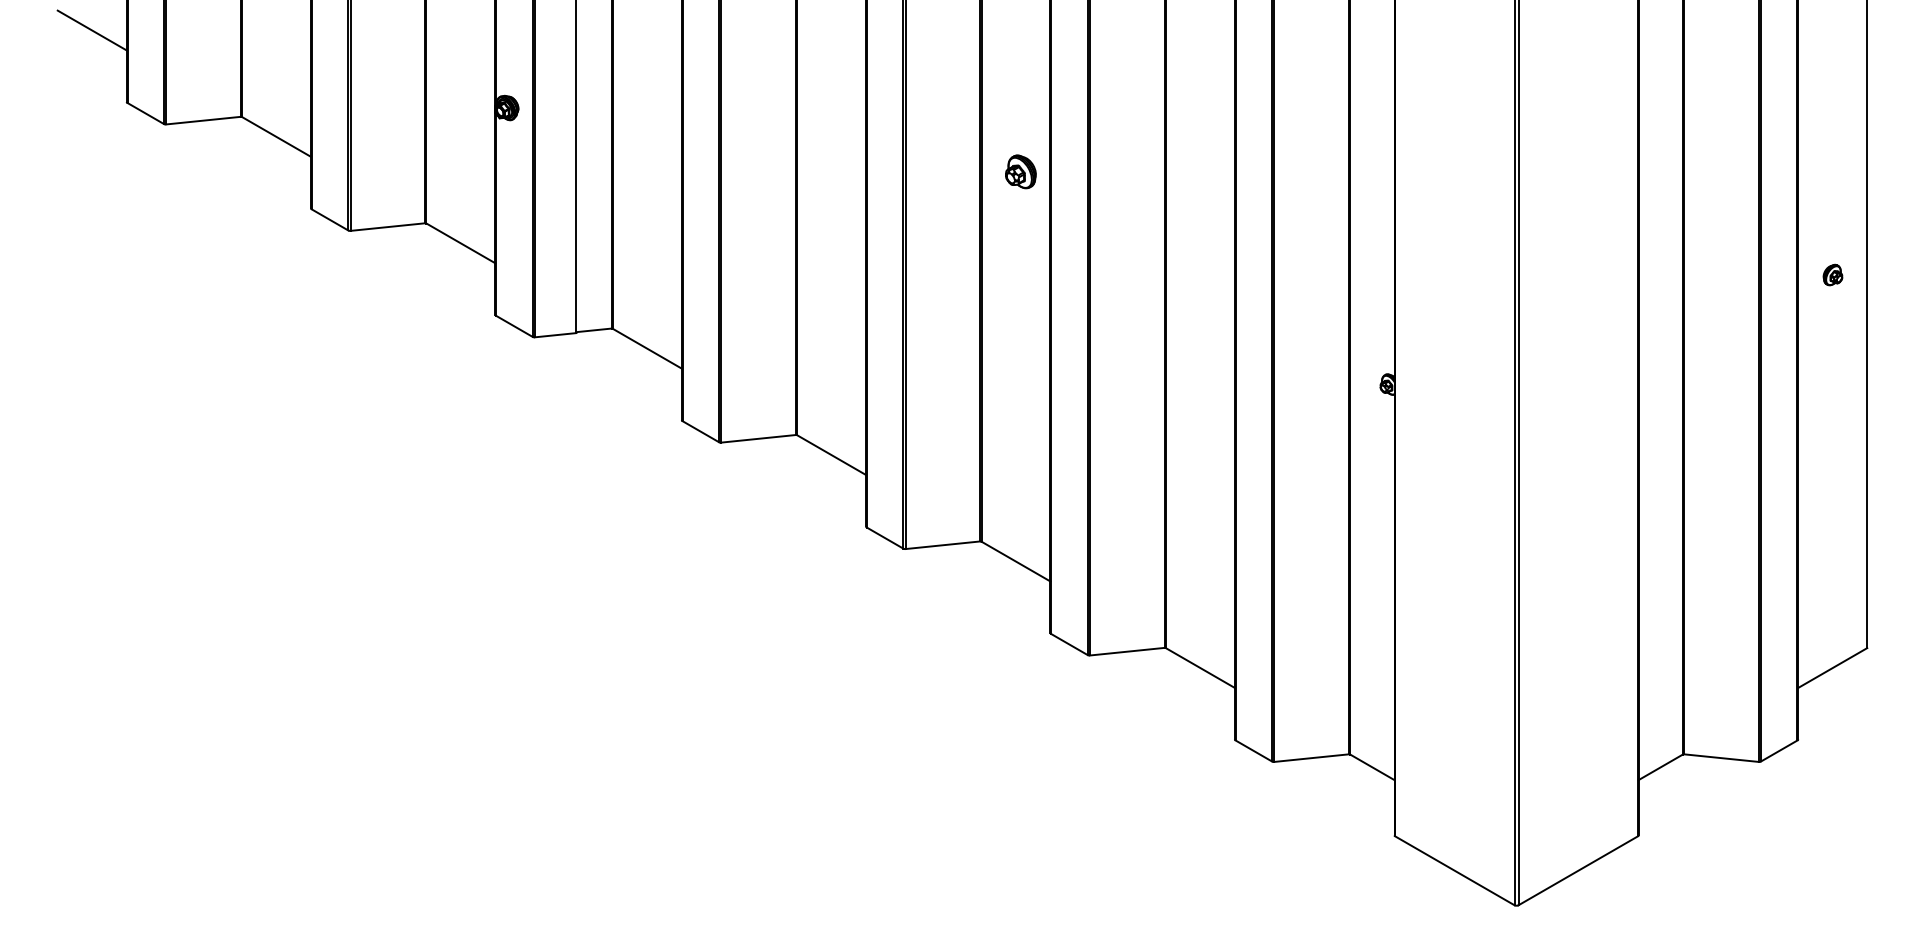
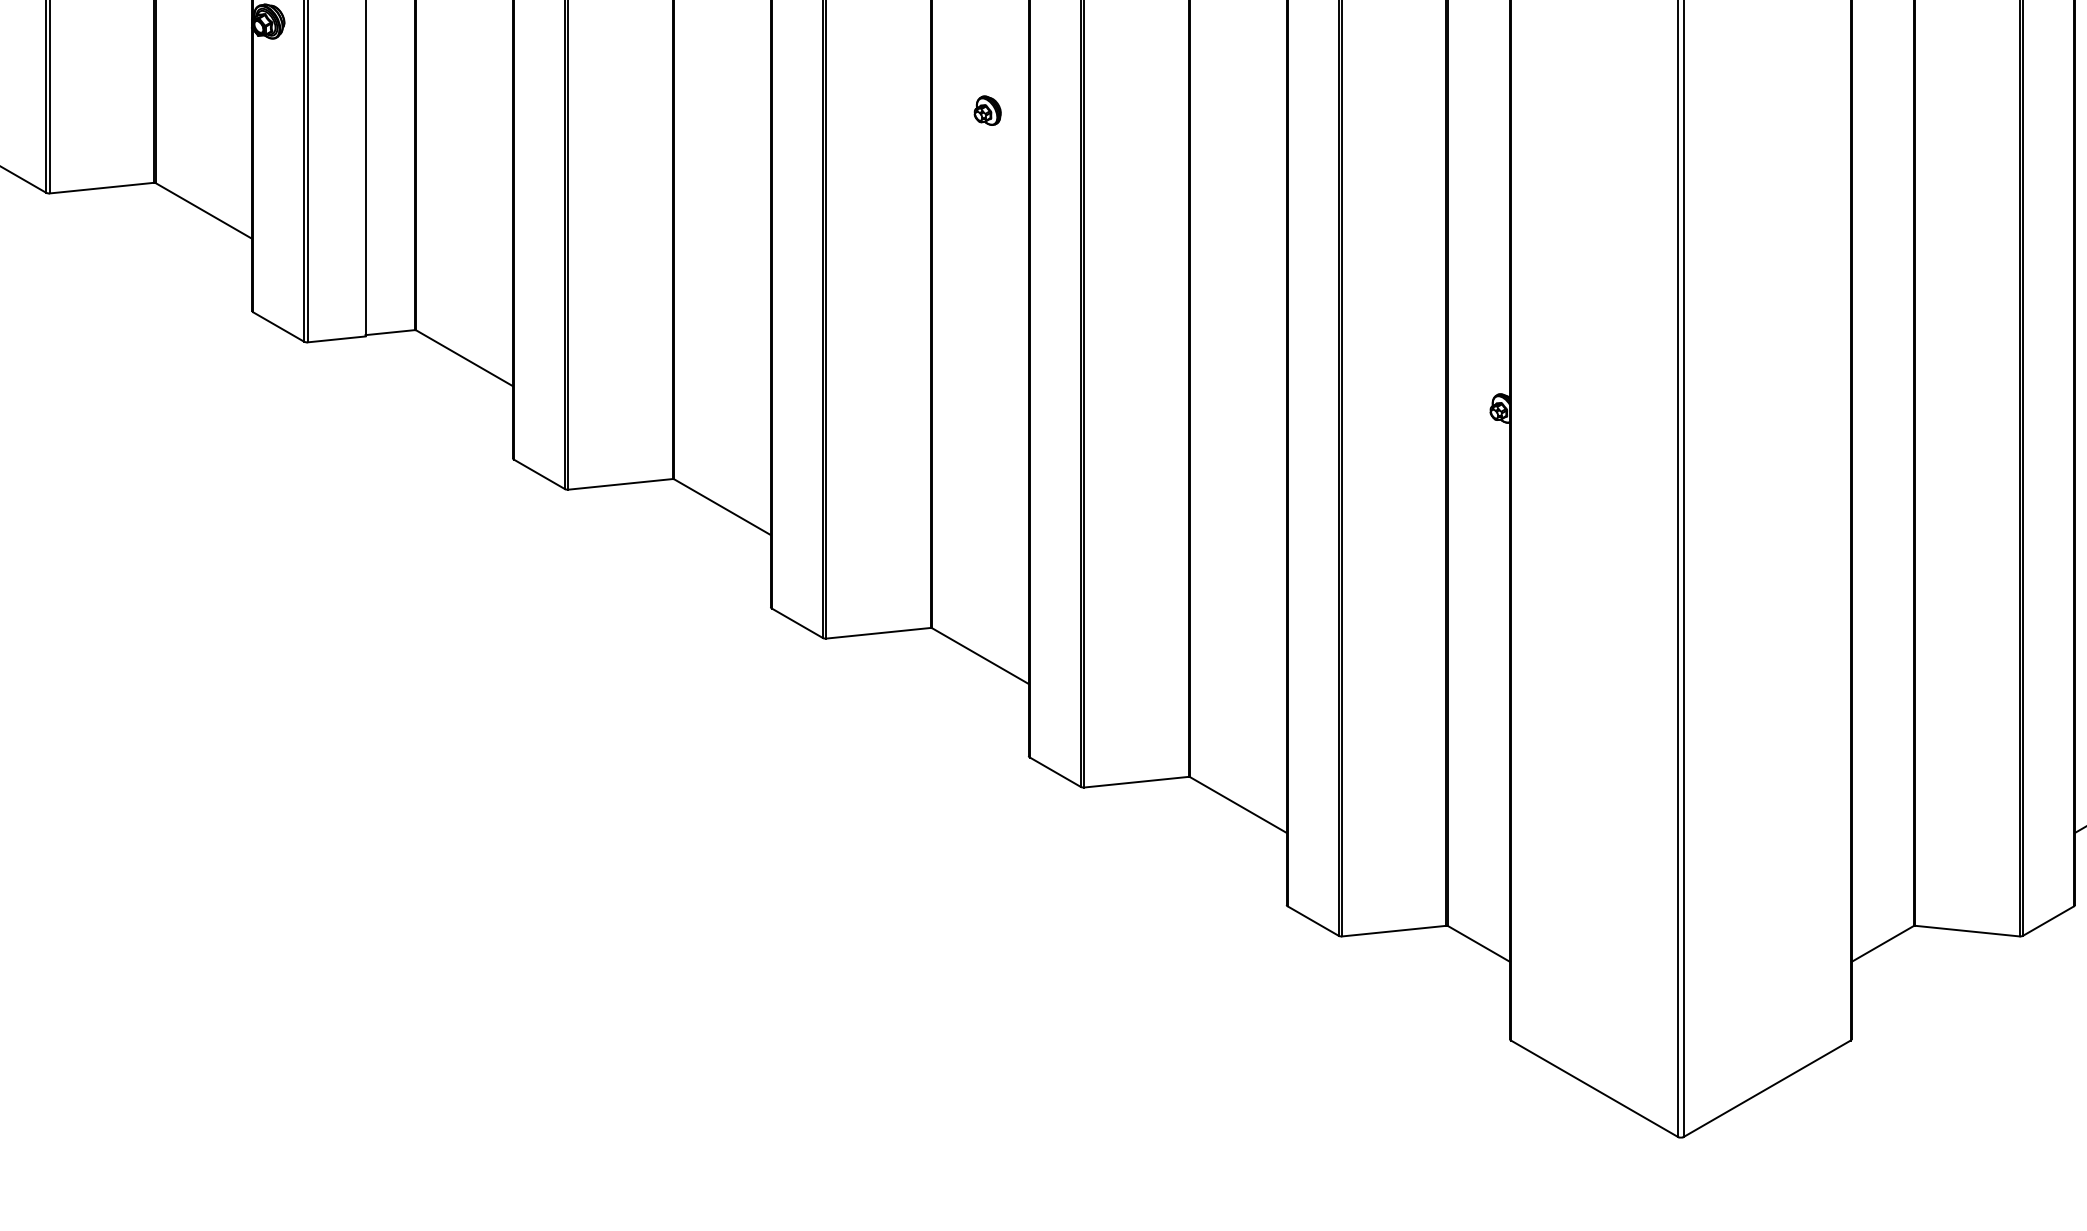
part: (1021, 171) -> (988, 110), size x0.62

